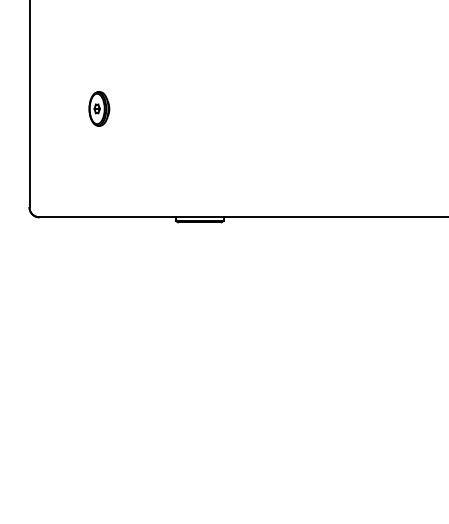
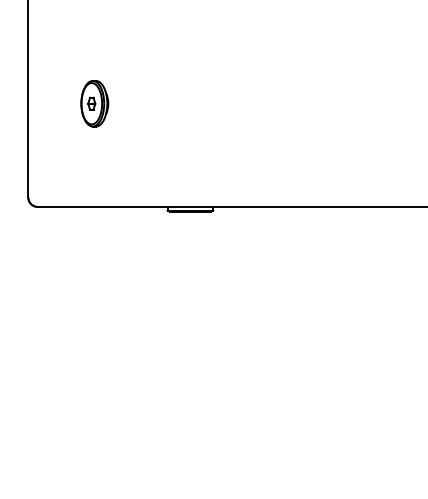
part: (99, 108) -> (94, 103), size x1.43

